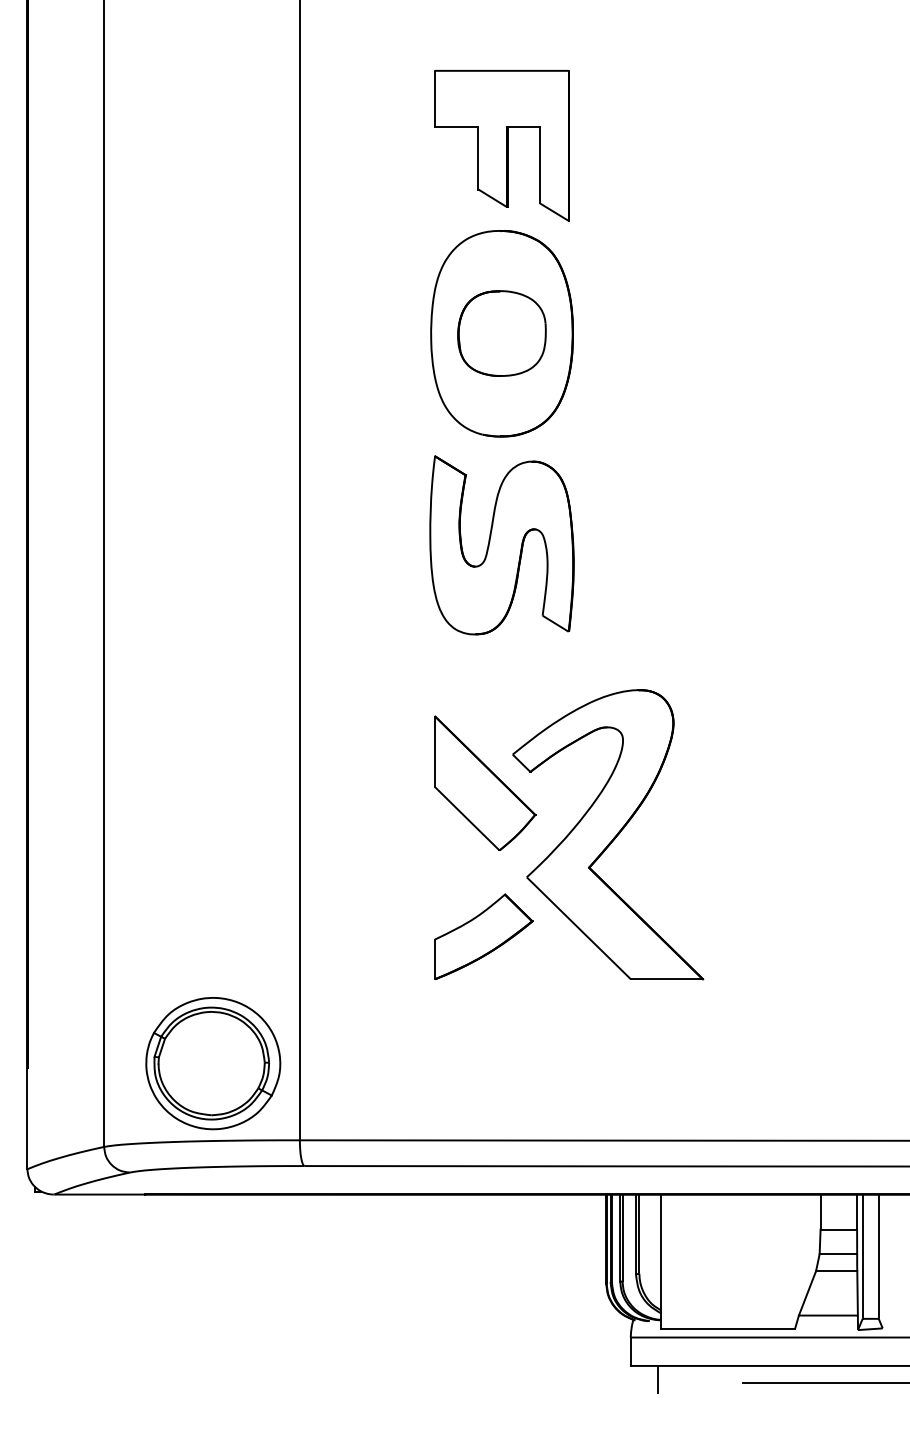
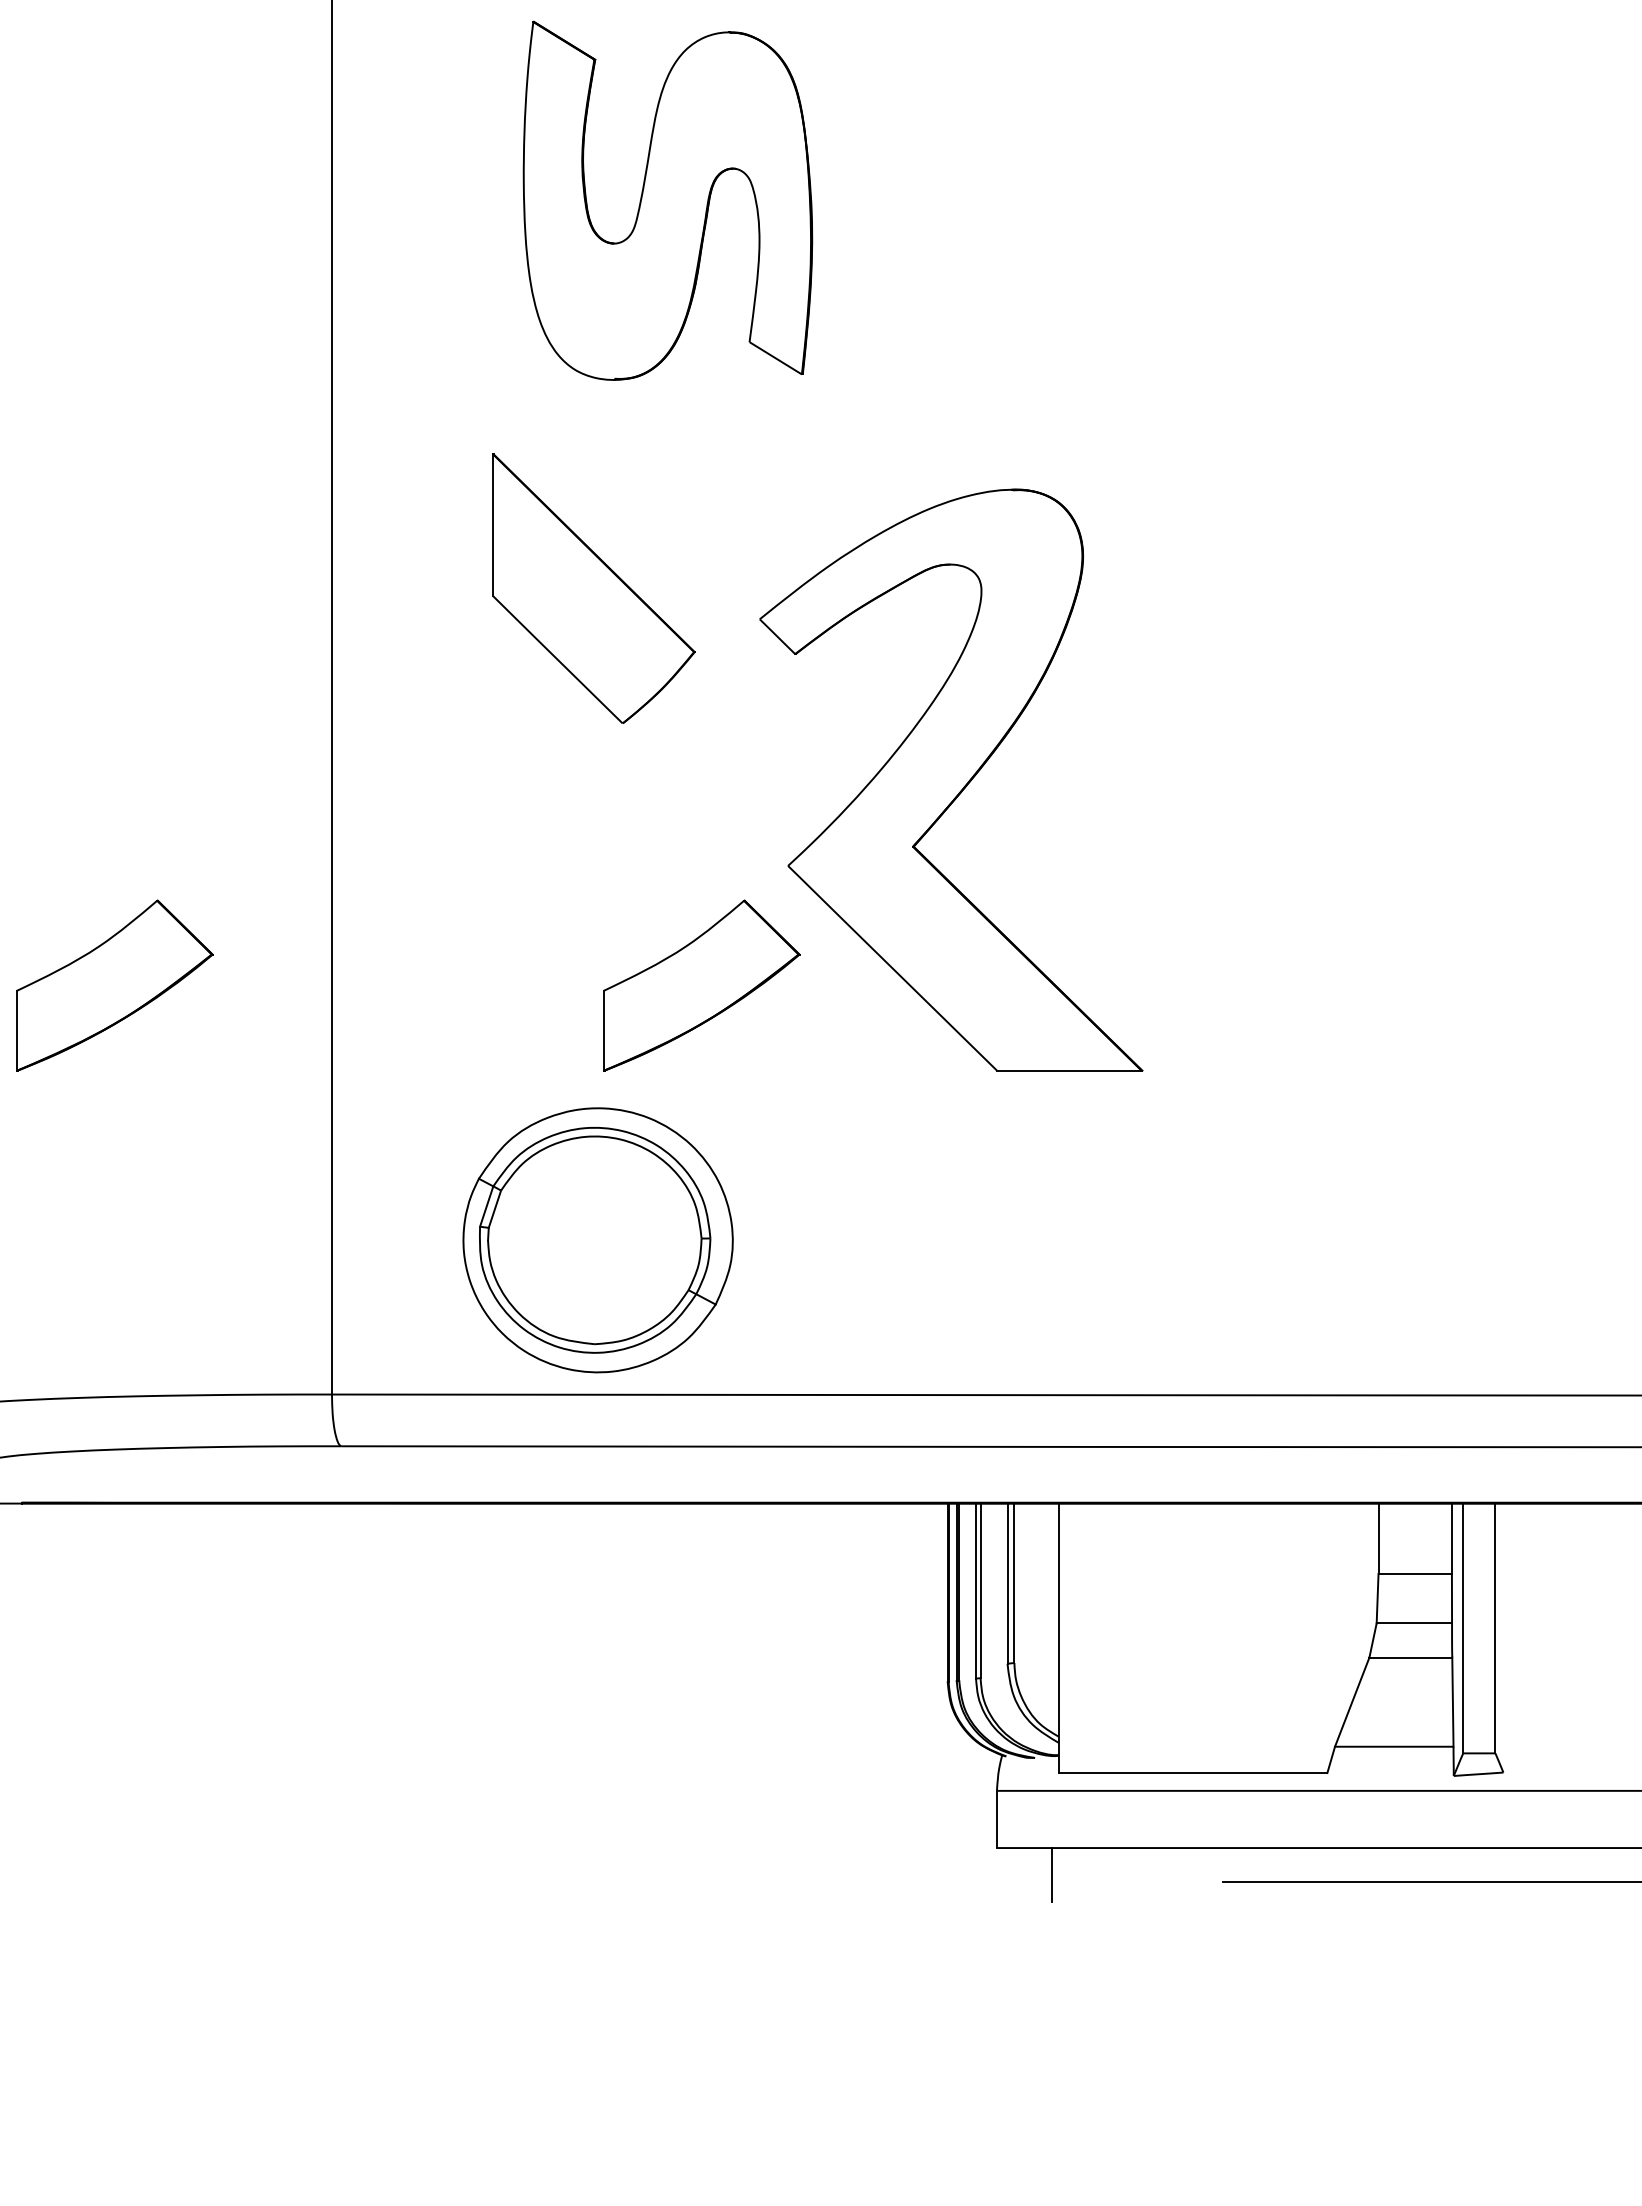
part: (501, 545) -> (666, 201), moved
part: (485, 782) -> (594, 586), moved
part: (191, 936) -> (114, 984), added
part: (213, 1063) -> (598, 1240), moved

